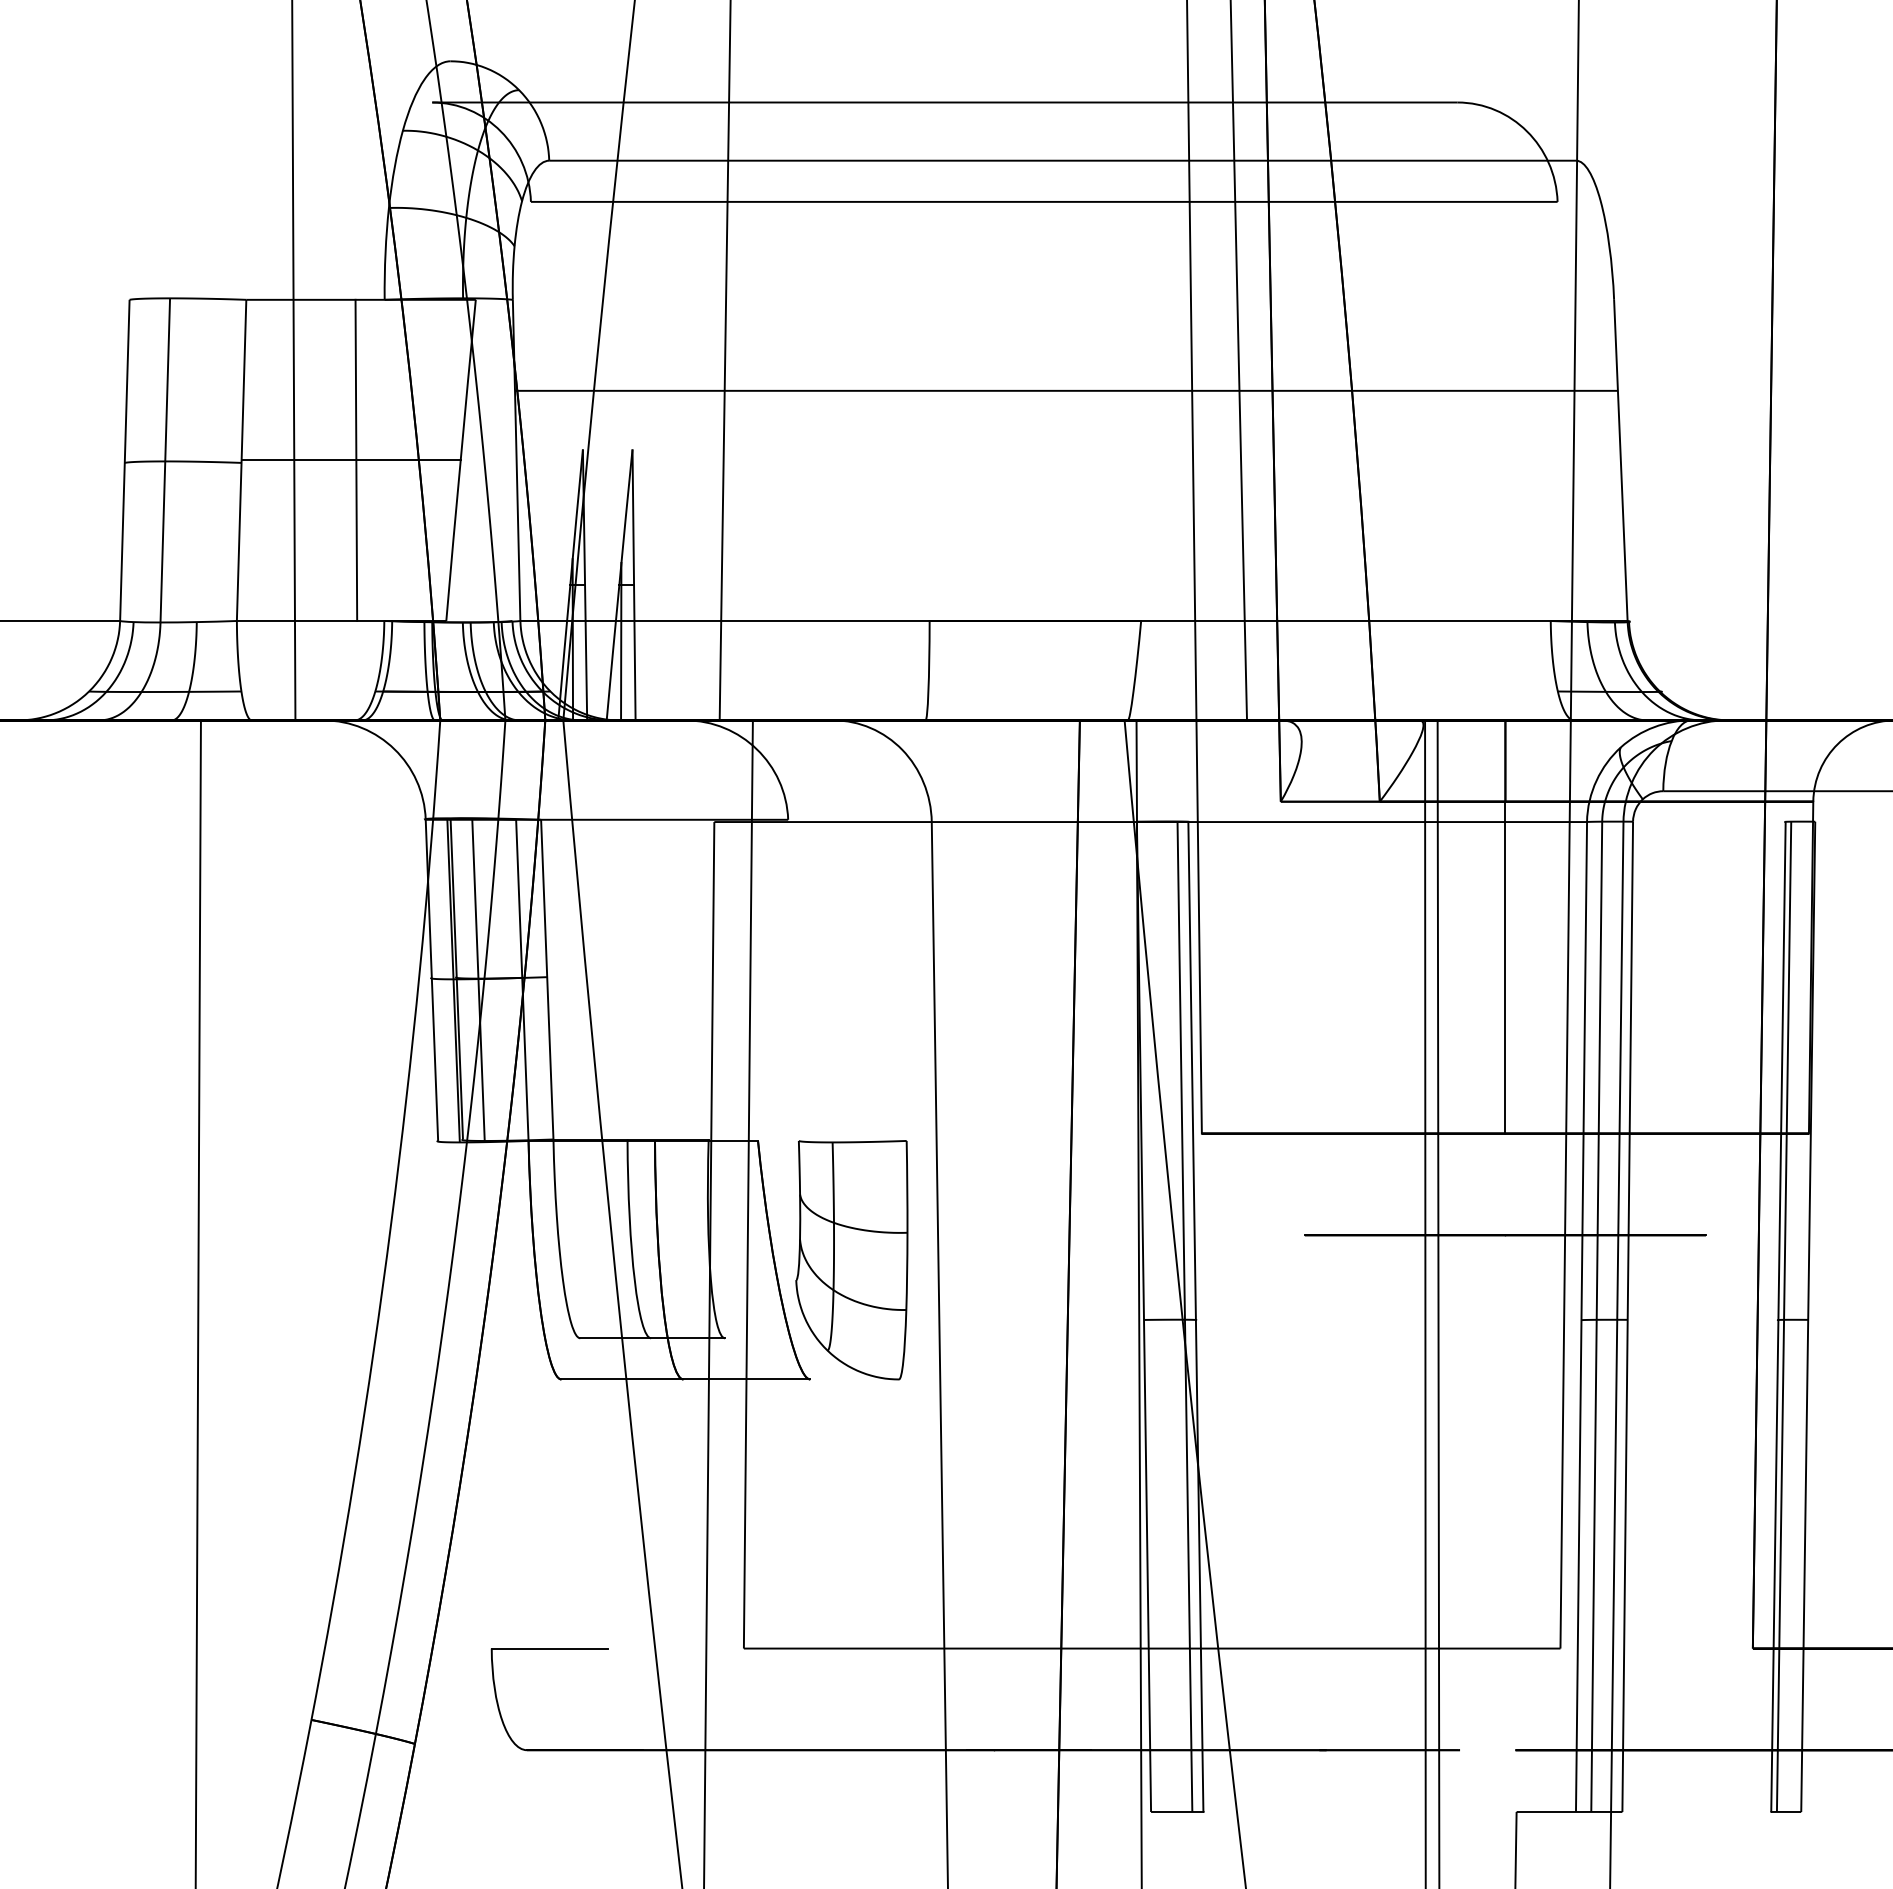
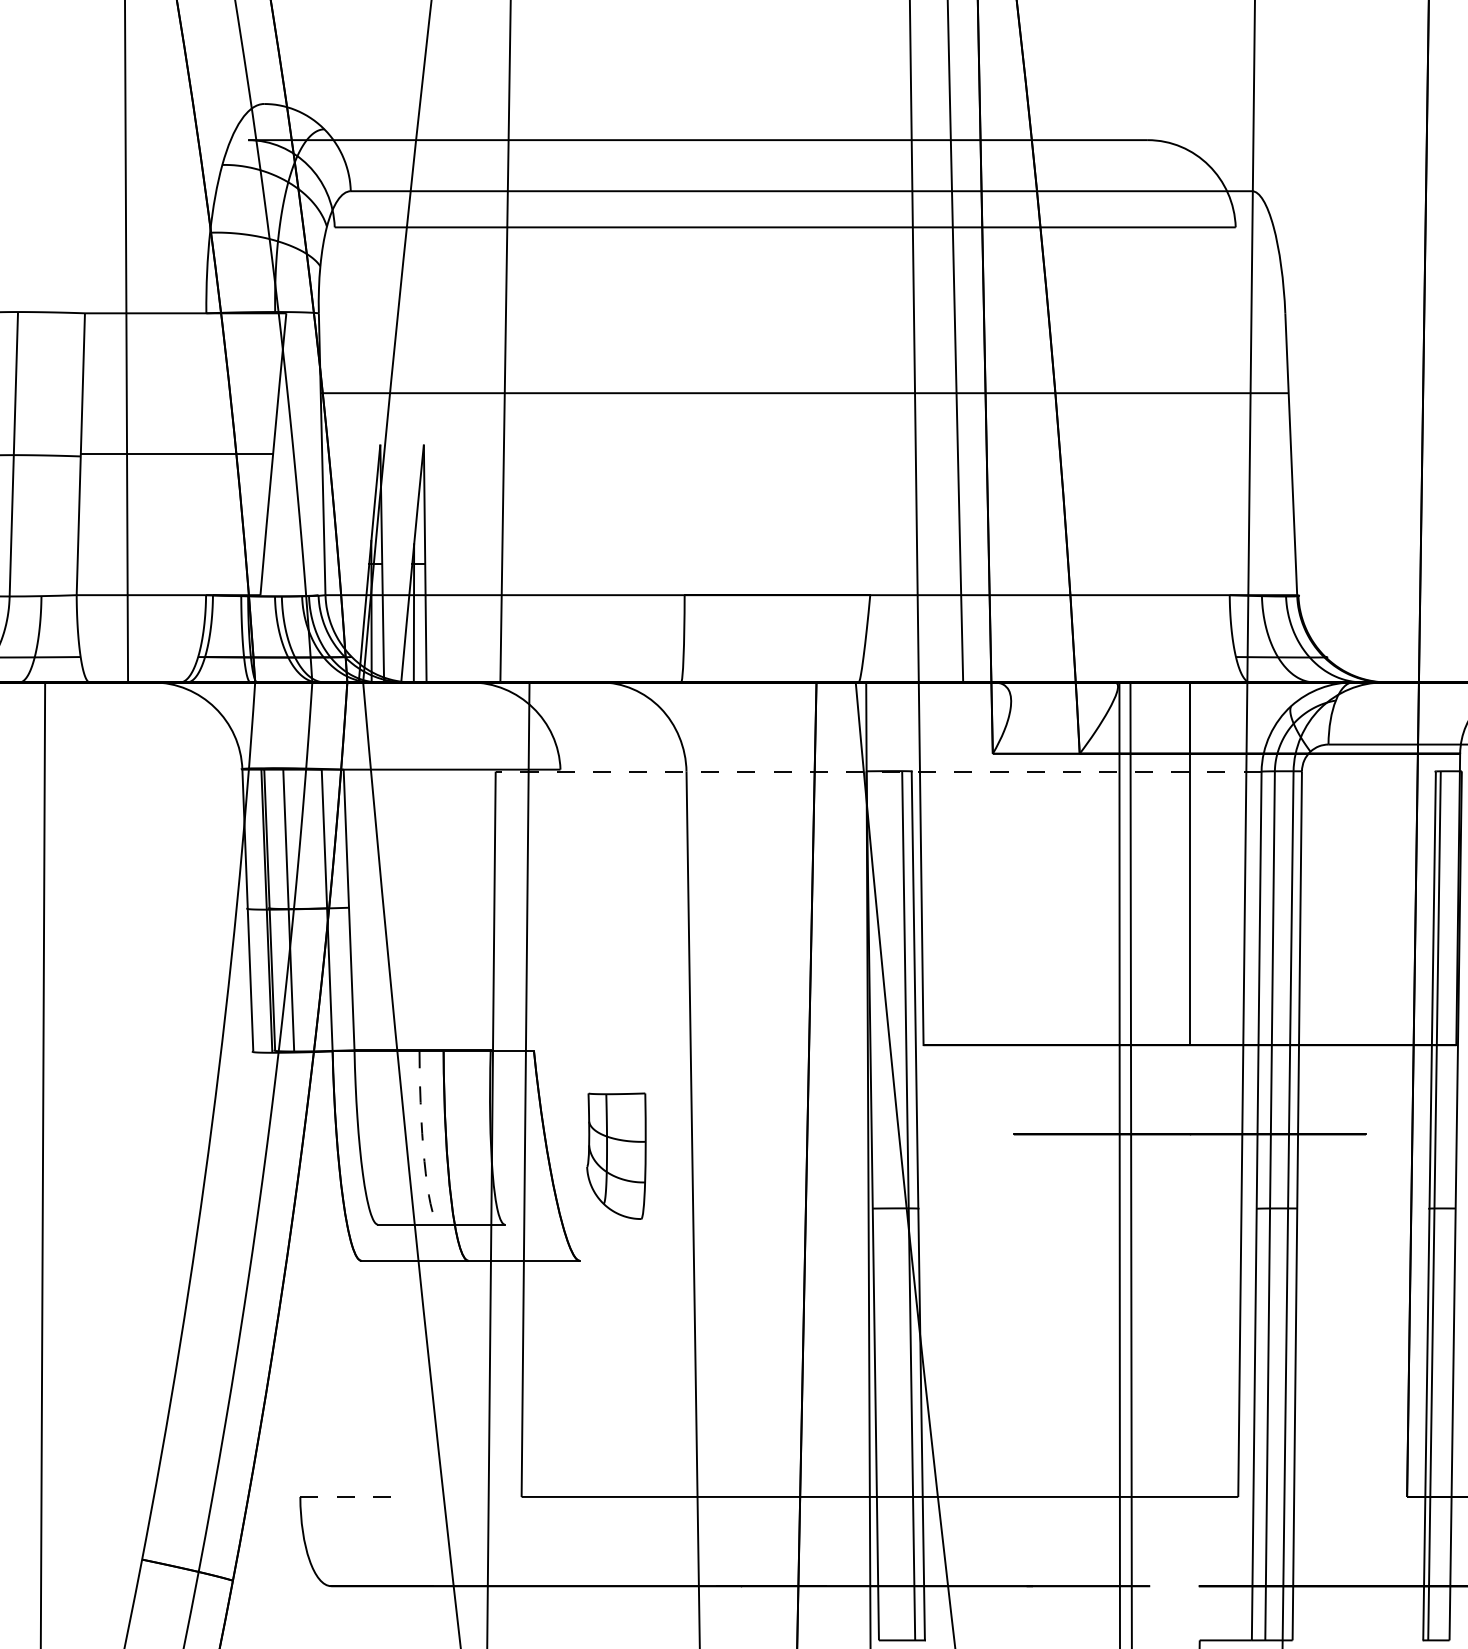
line: (356, 459) -> (181, 453), removed
arc: (1152, 822) -> (880, 772), solid -> dashed
arc: (631, 1251) -> (422, 1148), solid -> dashed
part: (851, 1260) -> (616, 1156), size x0.6
line: (550, 1648) -> (351, 1496), solid -> dashed

